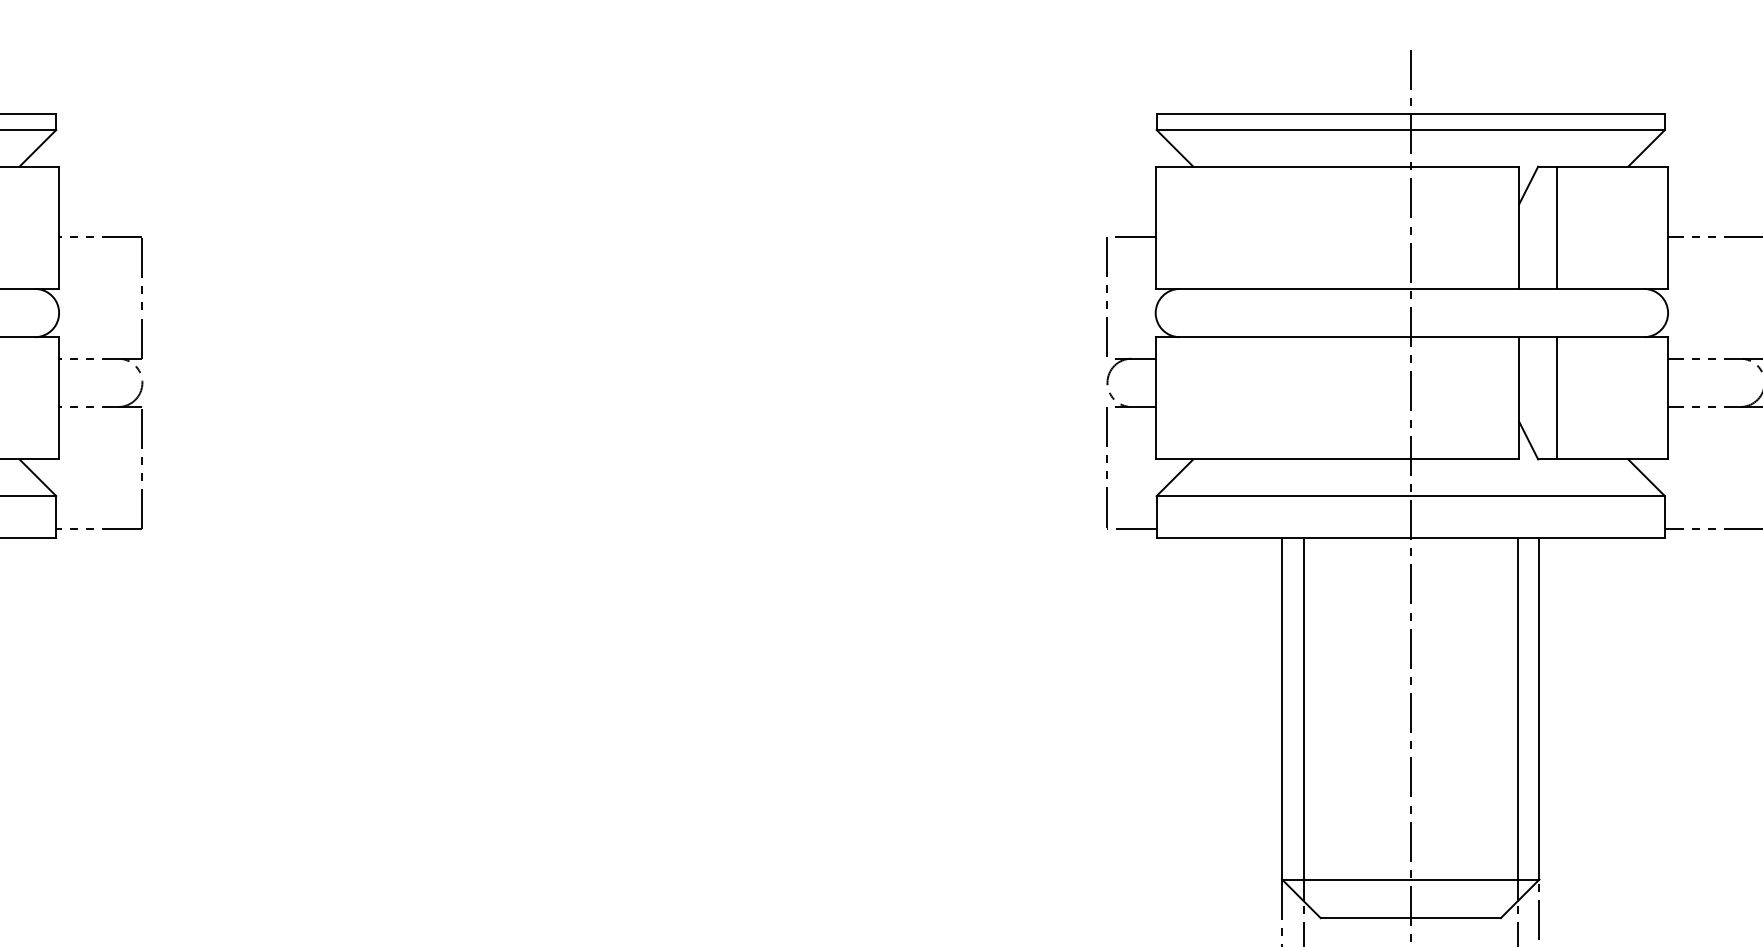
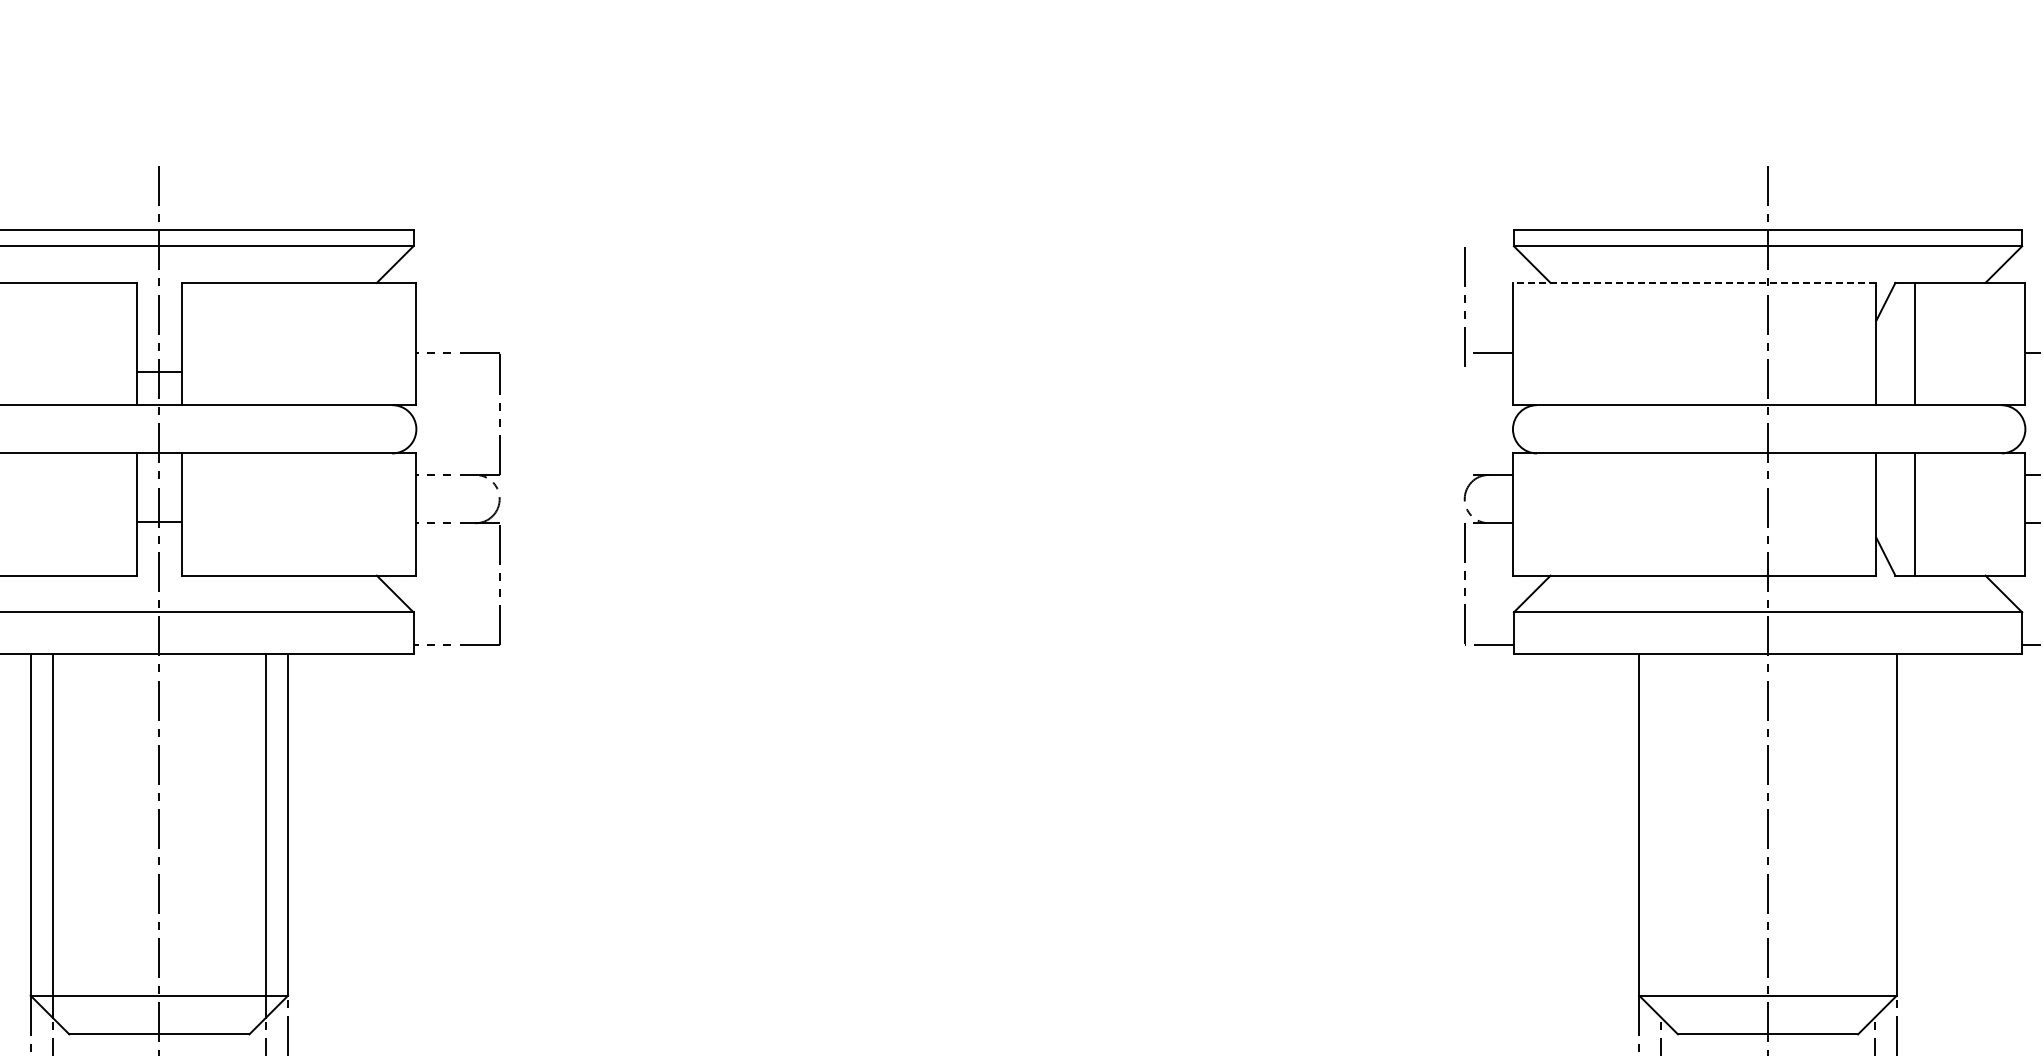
line: (1337, 166) -> (1694, 282), solid -> dashed
line: (1107, 292) -> (1464, 302), moved
line: (1304, 719) -> (1661, 835), removed
line: (1518, 719) -> (1875, 835), removed

